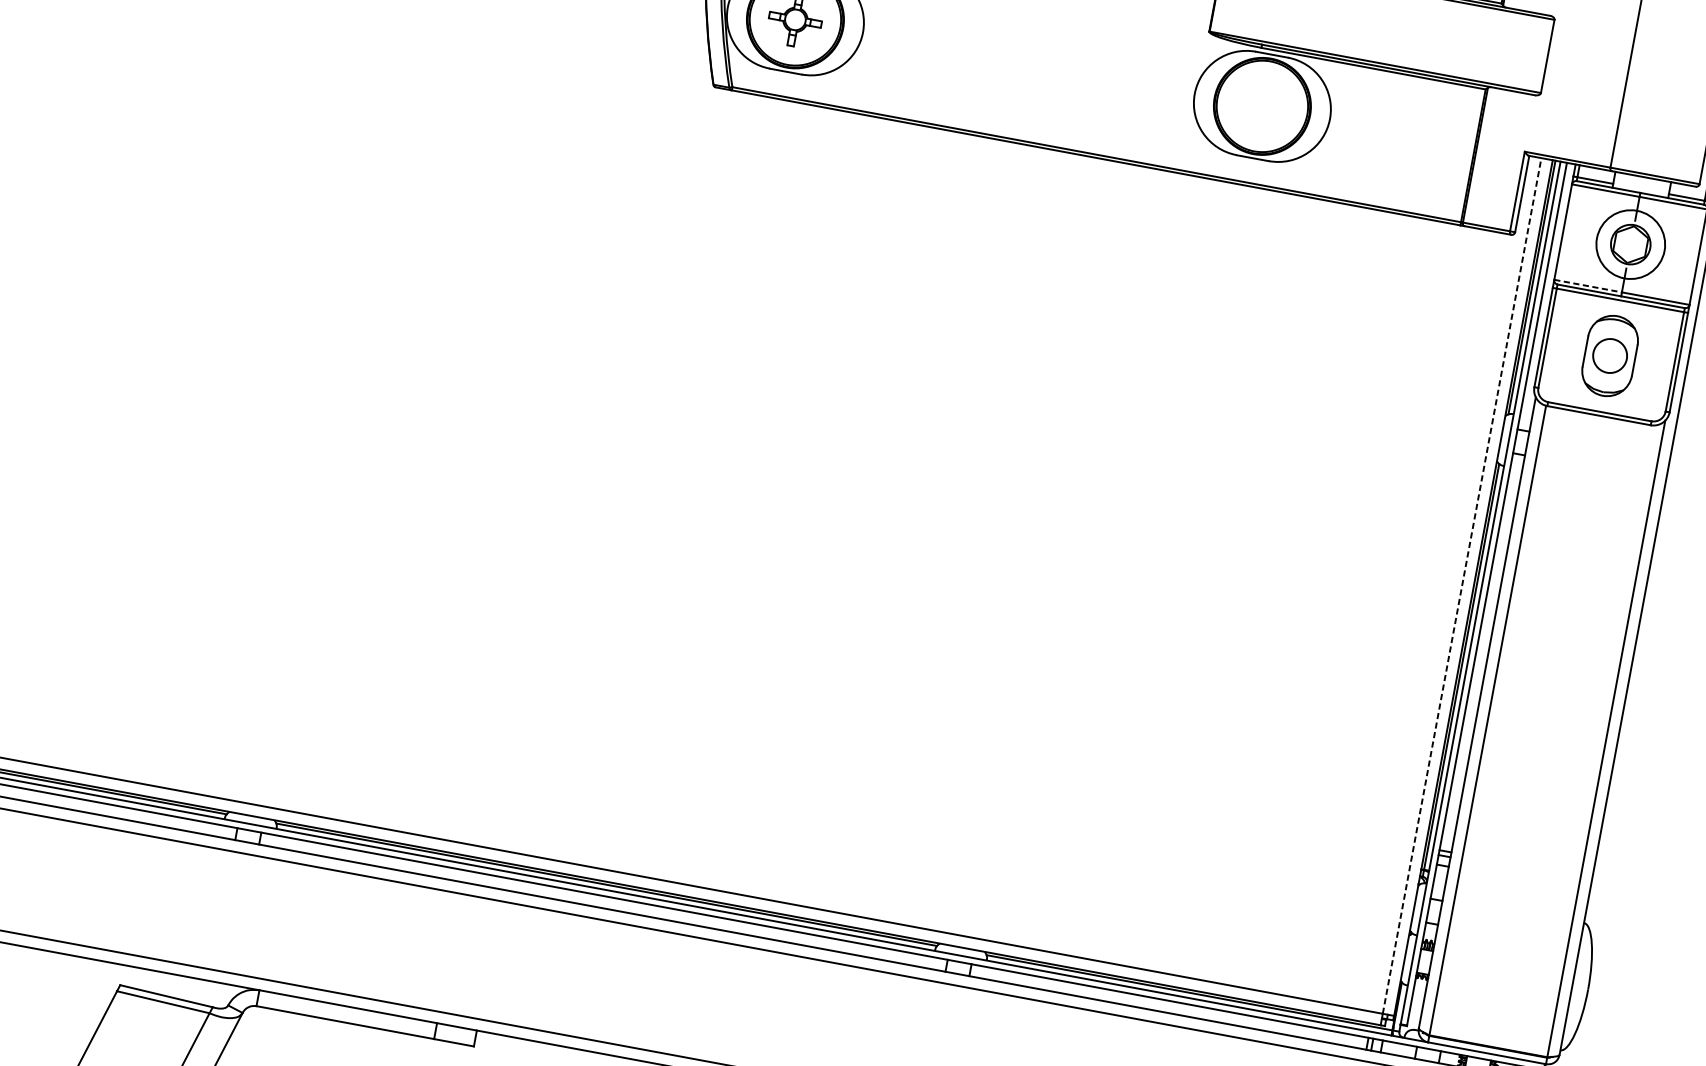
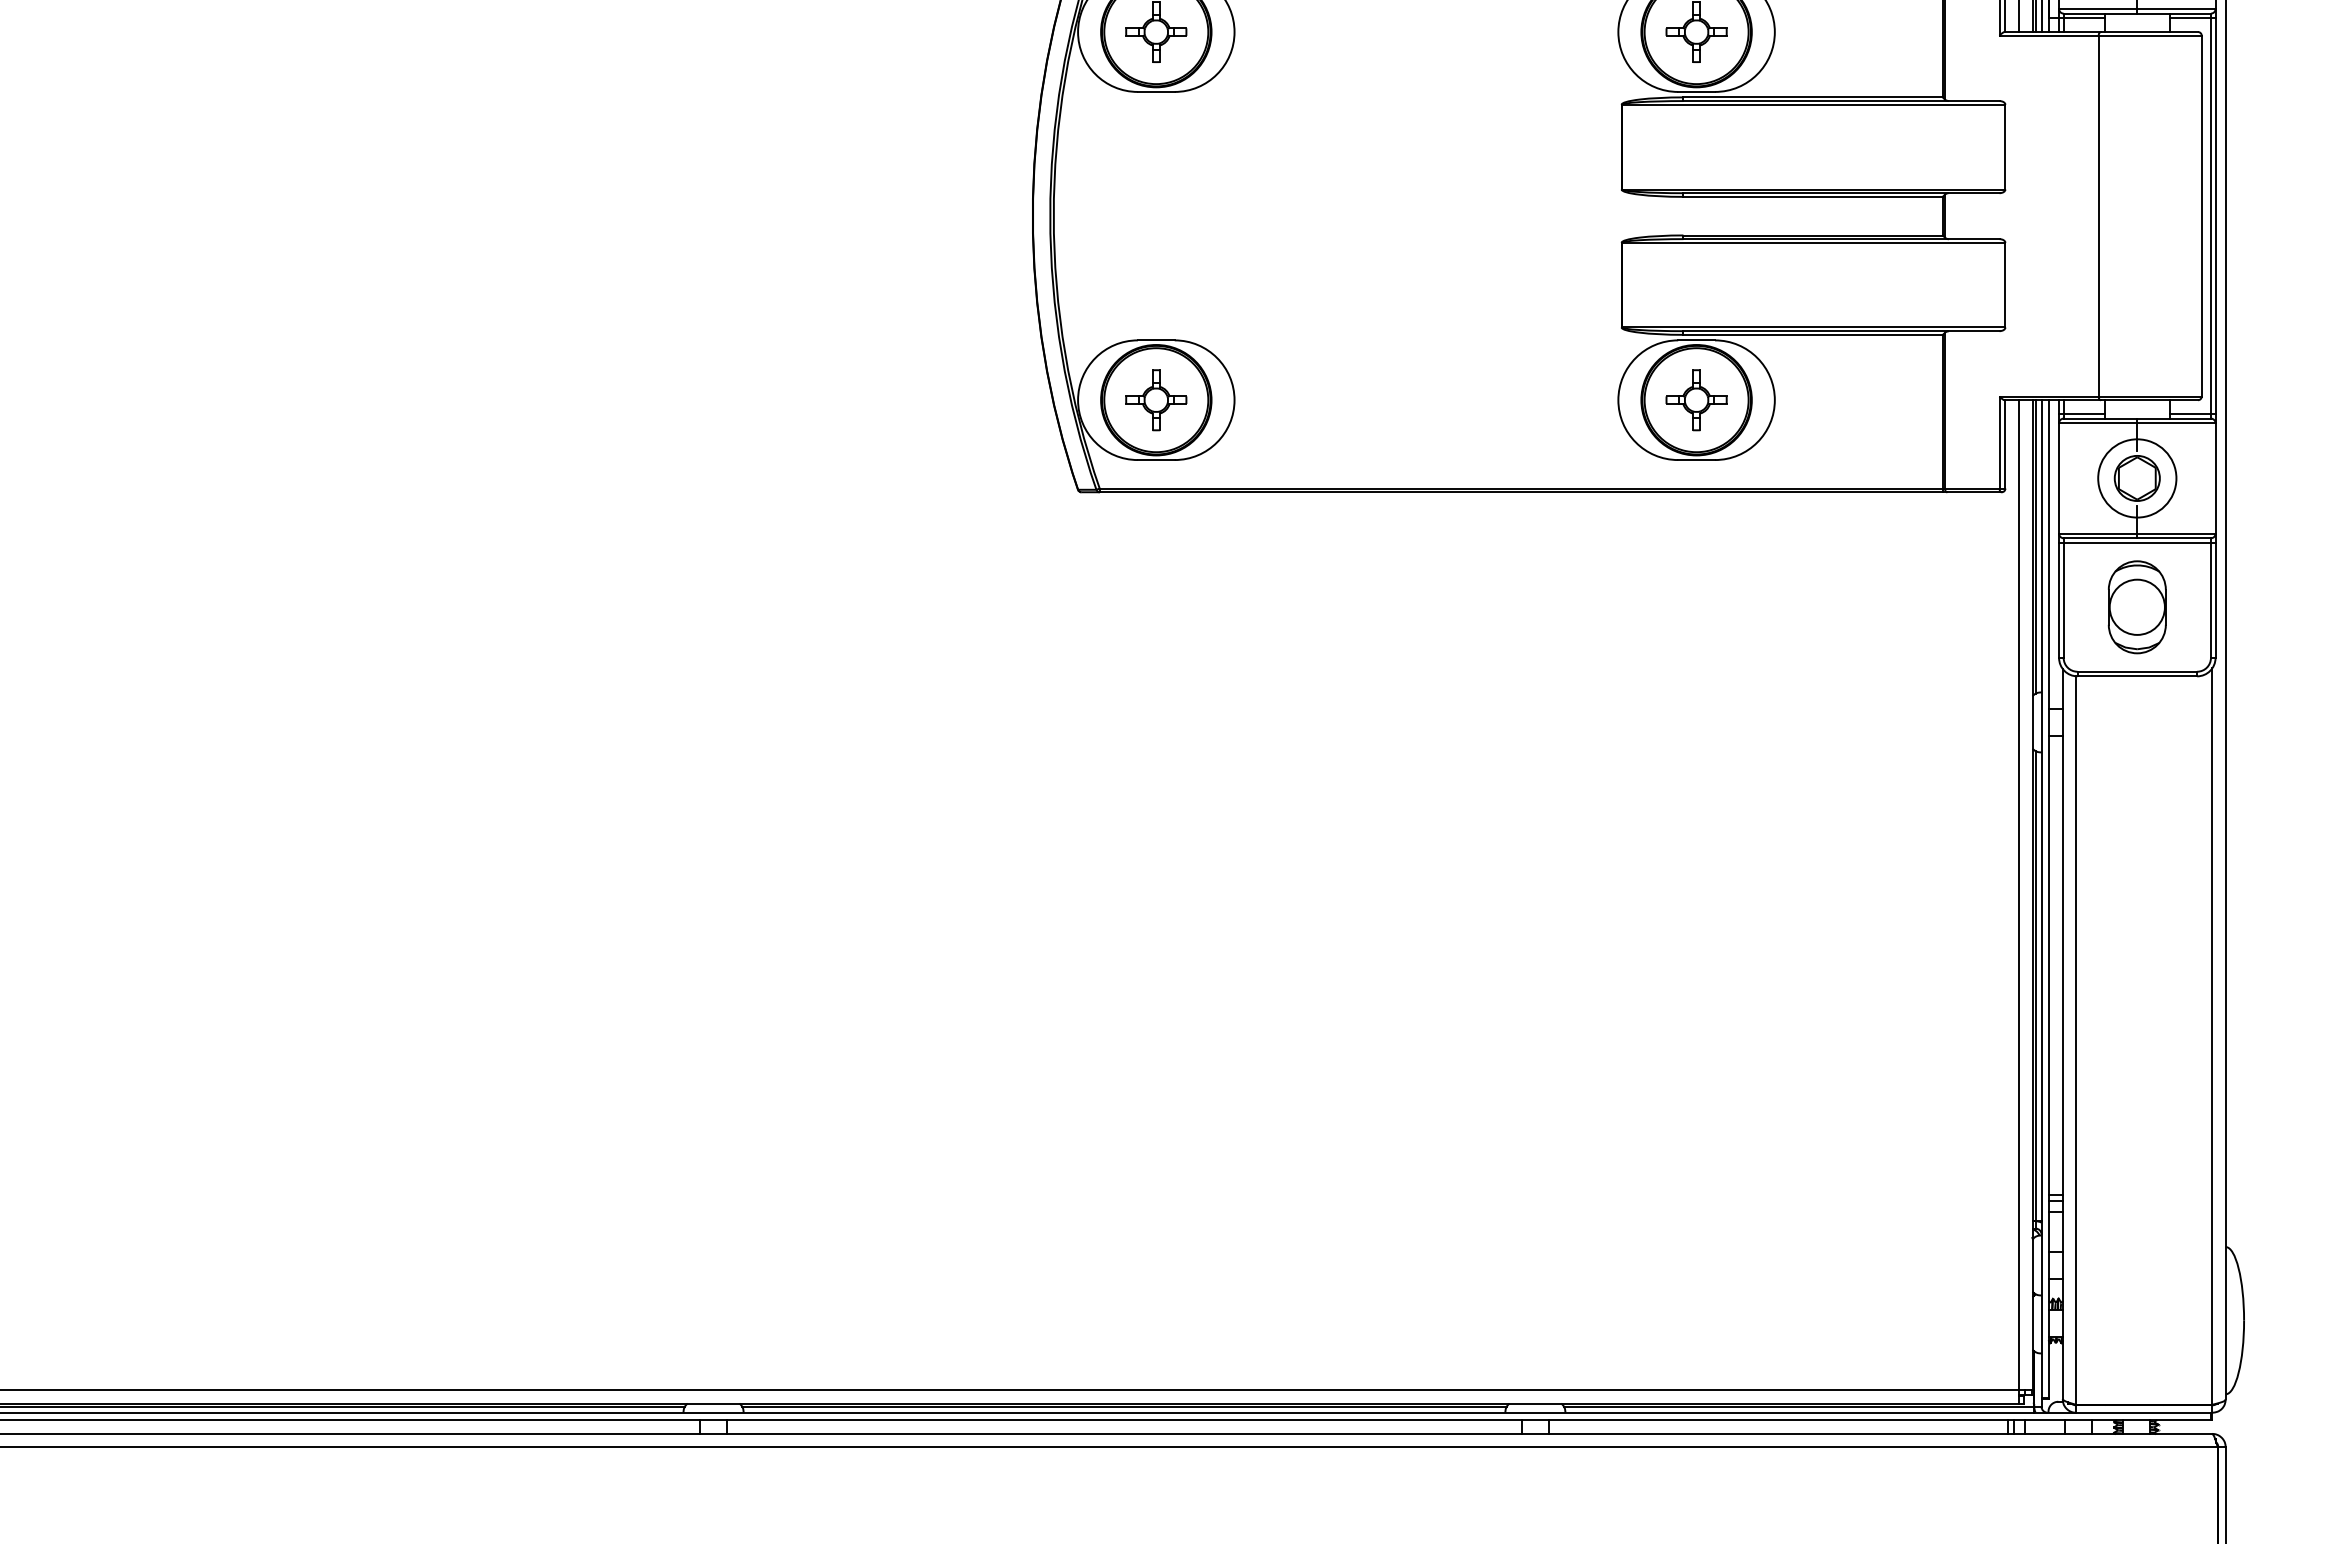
part: (1262, 106) -> (1696, 400), added
line: (1588, 285) -> (2098, 533), dashed -> solid
circle: (1609, 355) -> (2136, 606), size x1.43
line: (1462, 585) -> (2019, 894), dashed -> solid

